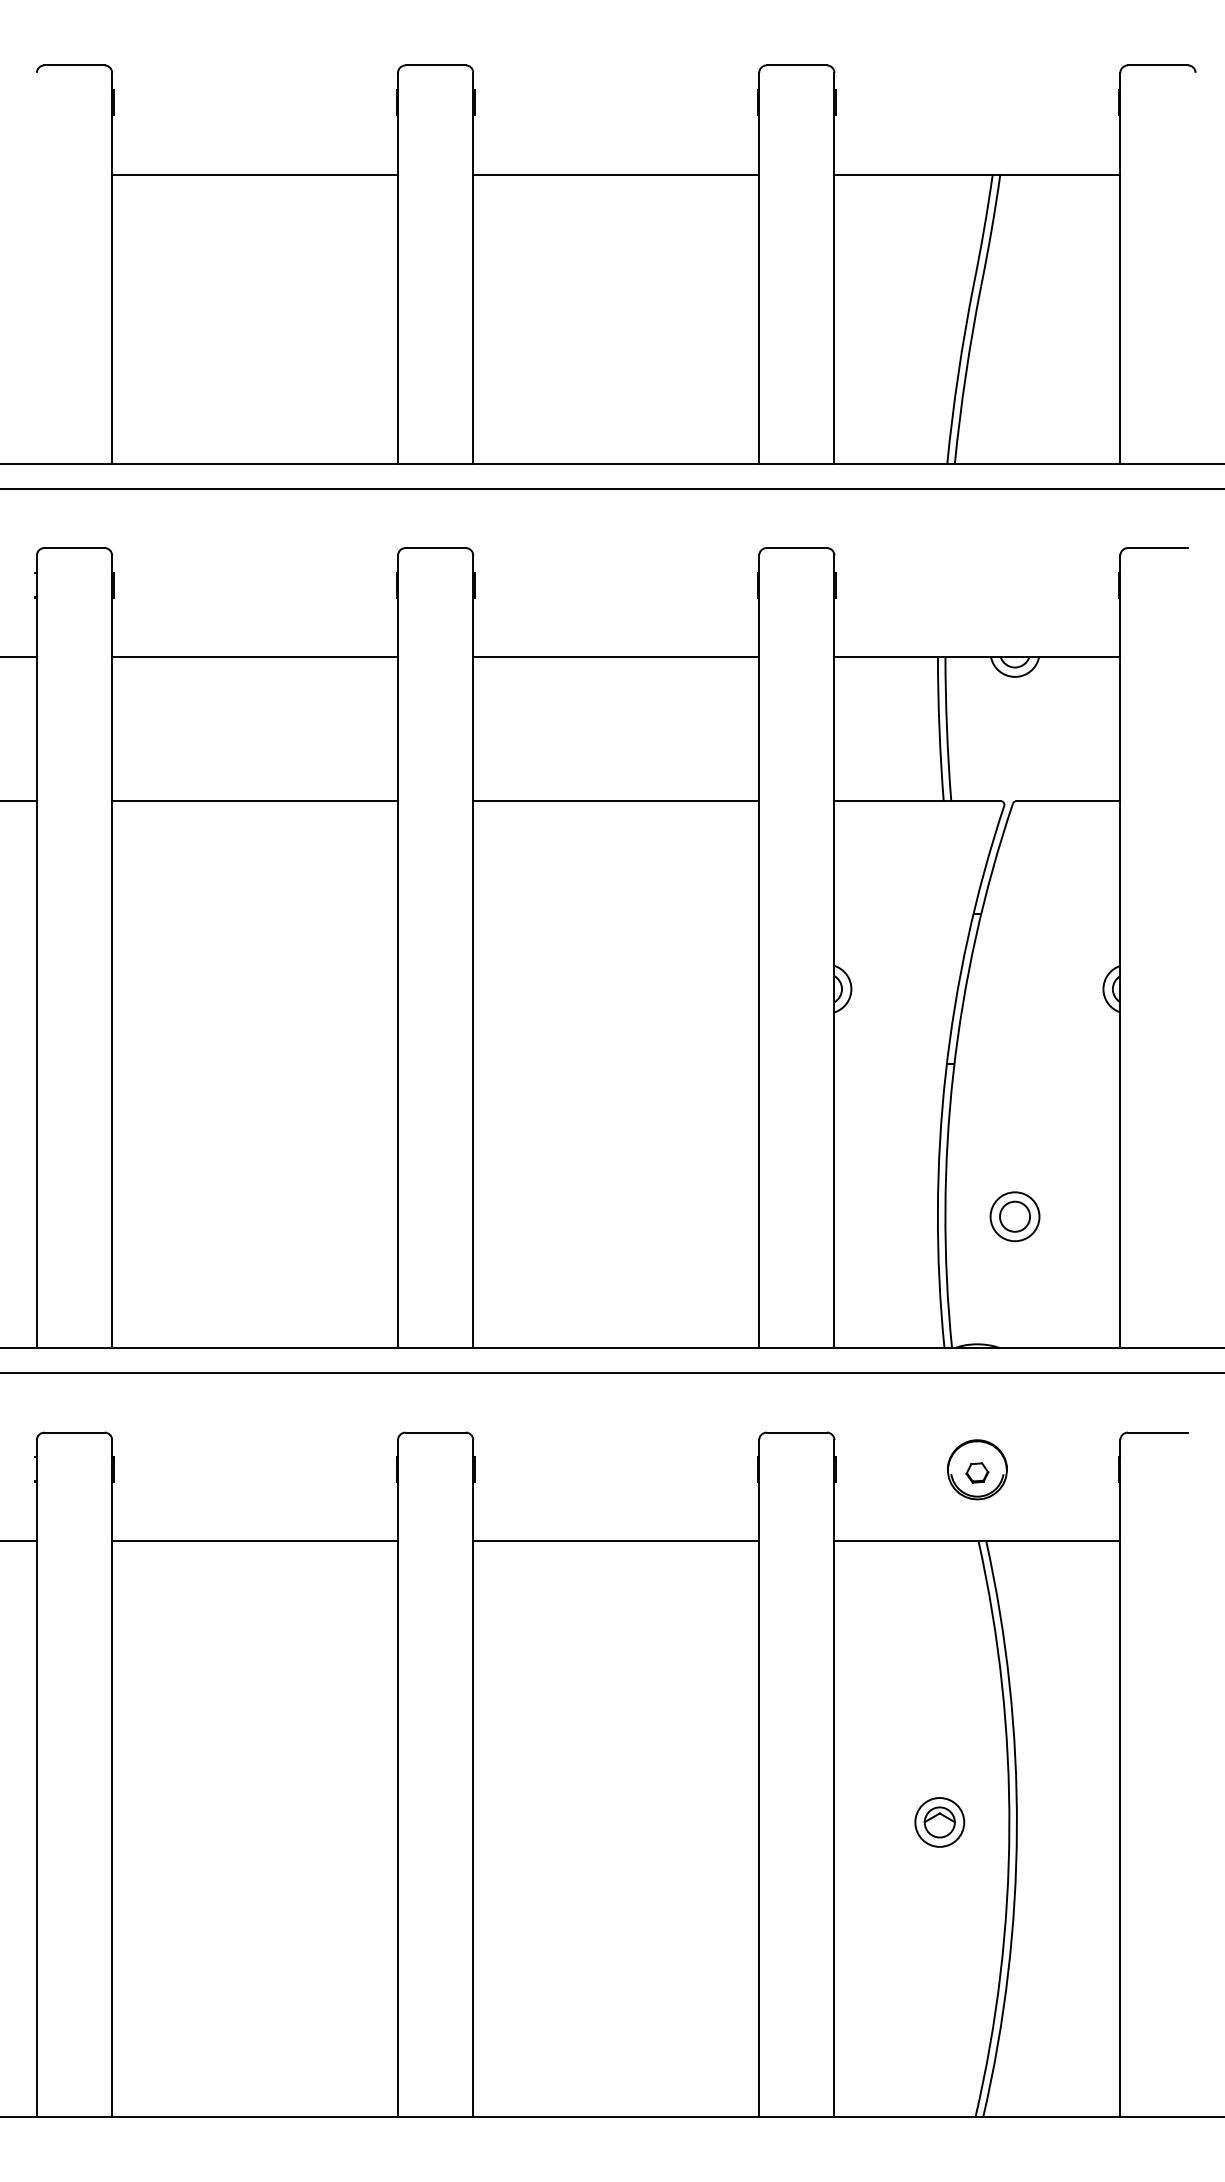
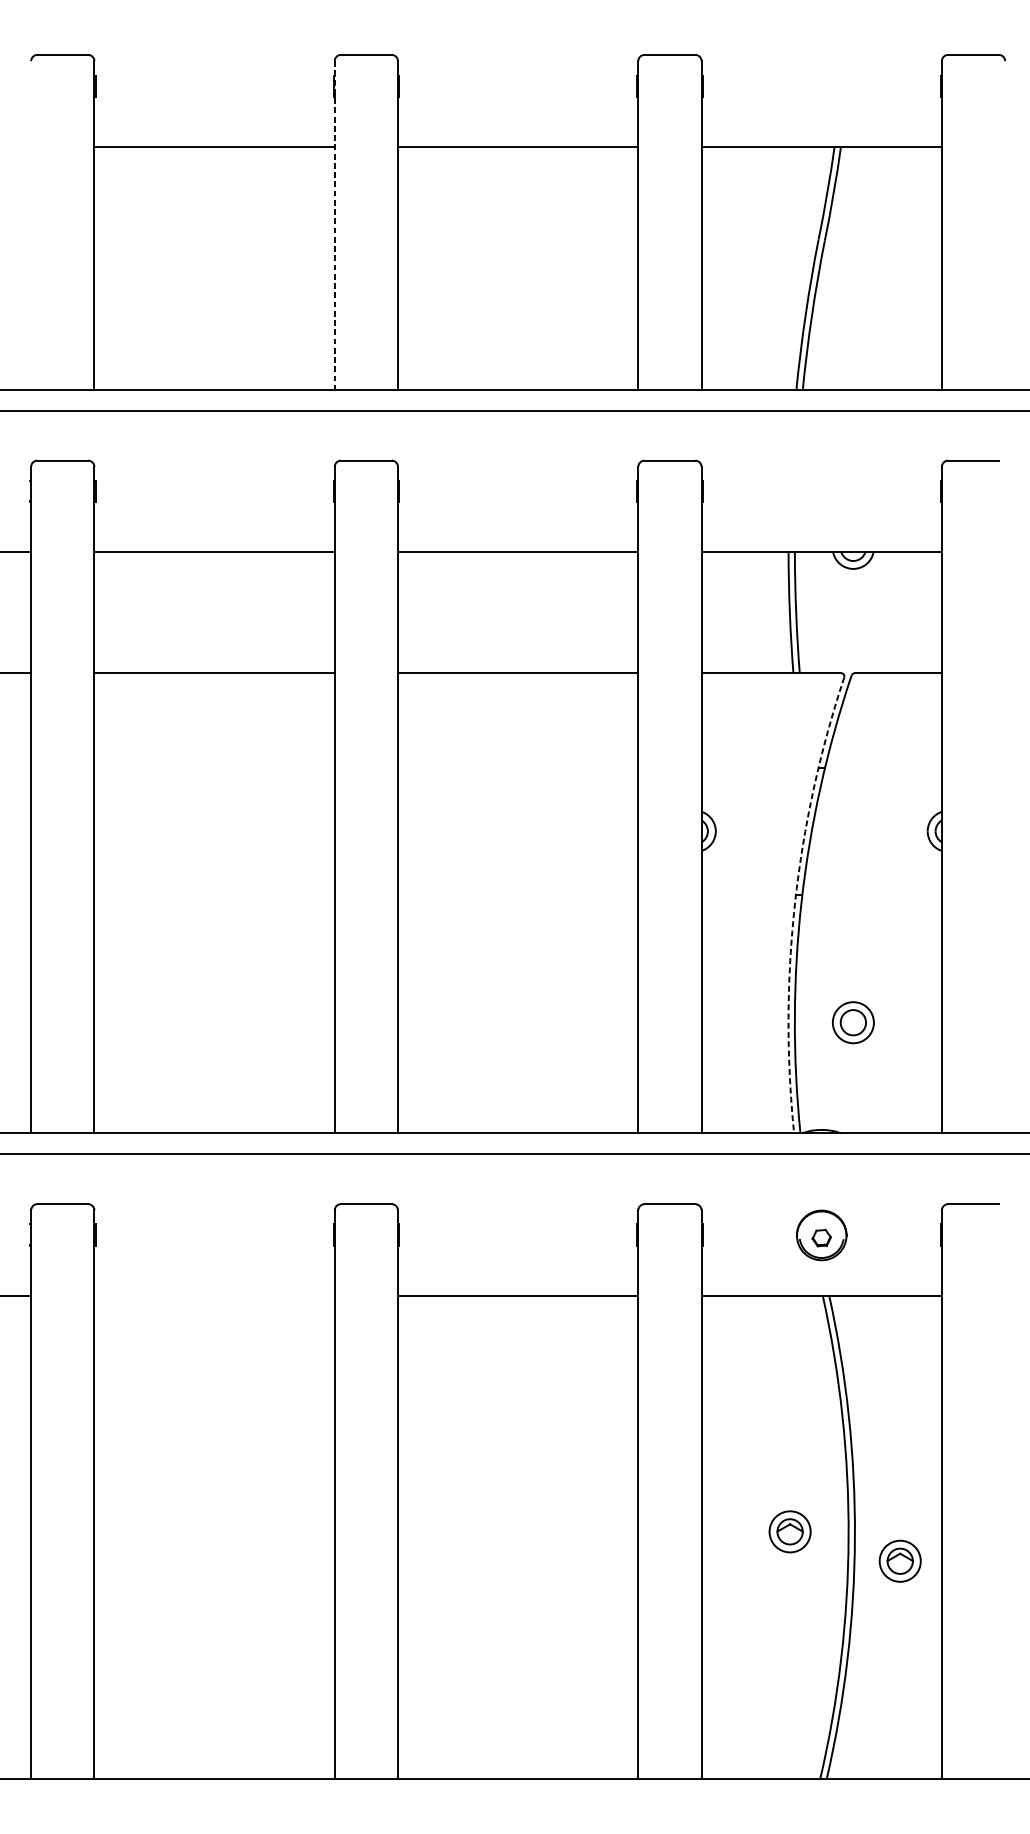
line: (398, 268) -> (335, 225), solid -> dashed
arc: (945, 1074) -> (794, 903), solid -> dashed
line: (255, 1541) -> (214, 1295), removed
part: (1070, 1857) -> (899, 1561), added

